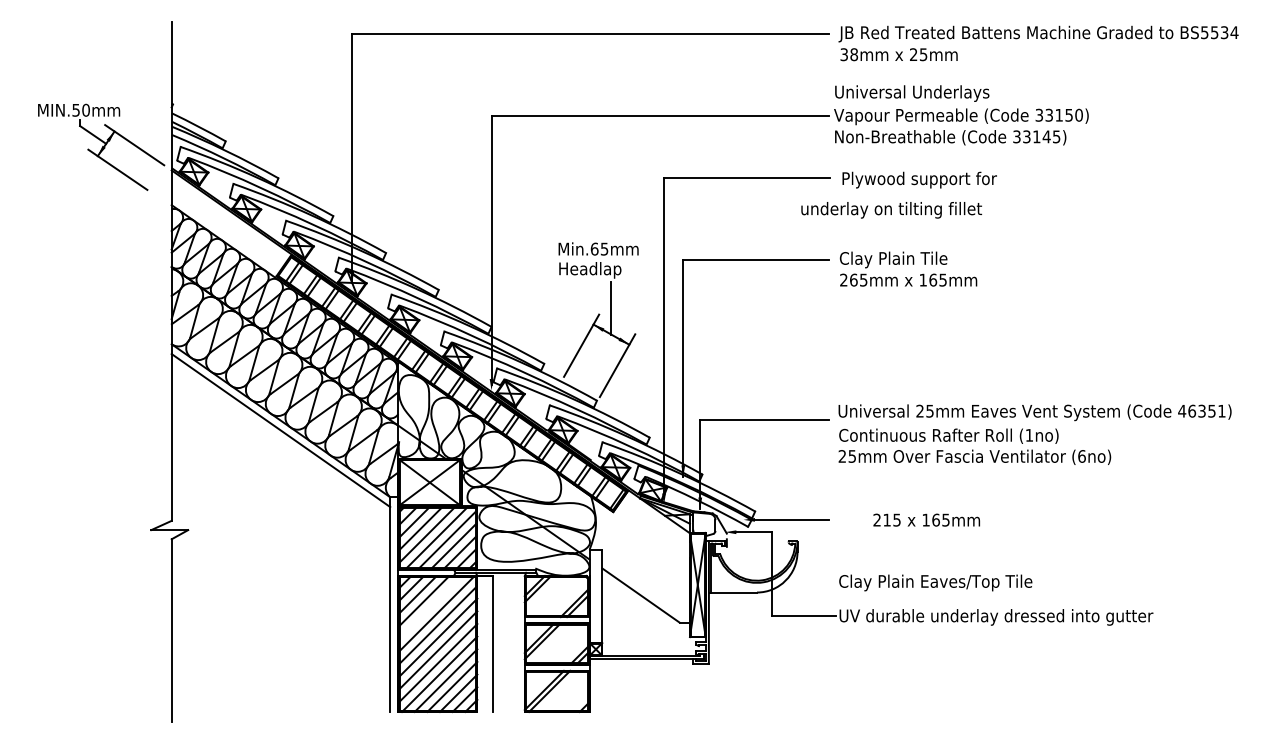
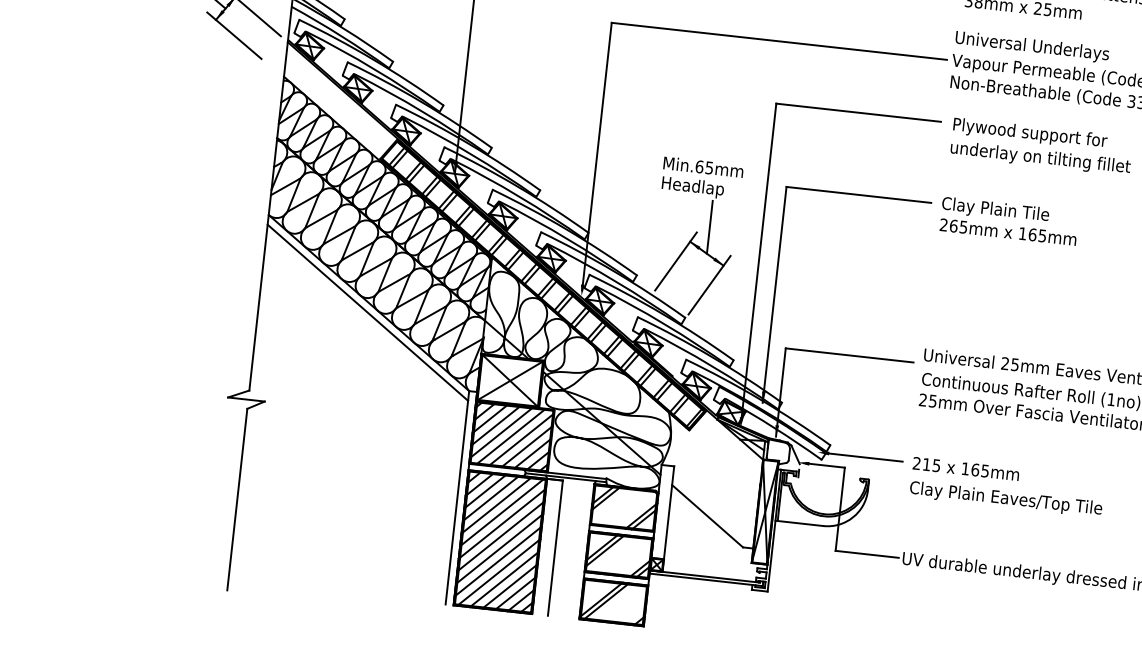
text: (891, 210) -> (1040, 158), moved
text: (926, 519) -> (965, 468), moved
text: (935, 582) -> (1005, 498), moved
line: (429, 607) -> (496, 504), added

